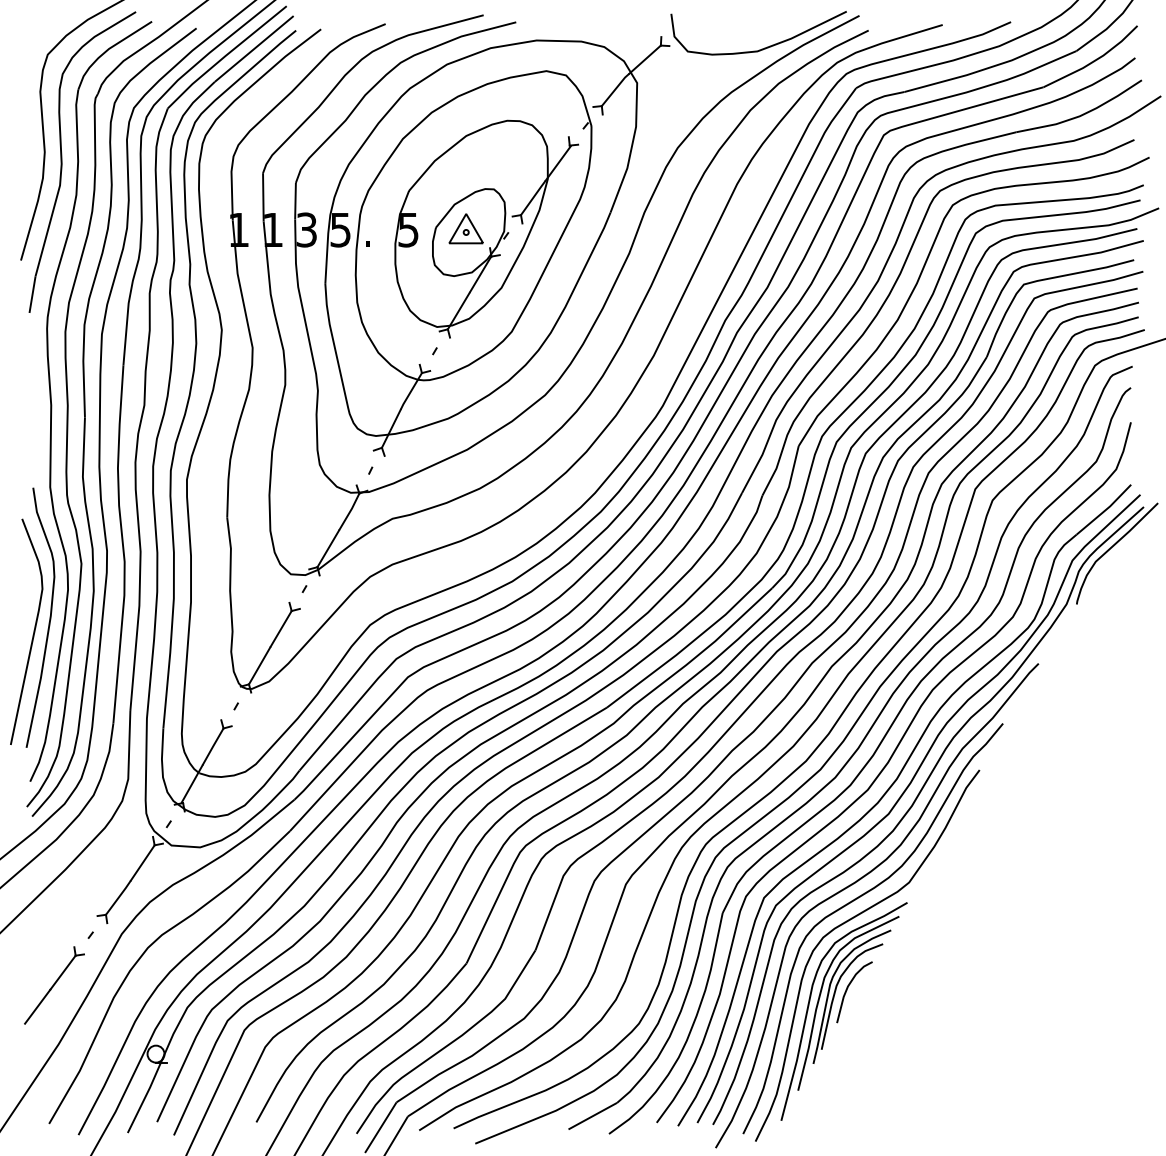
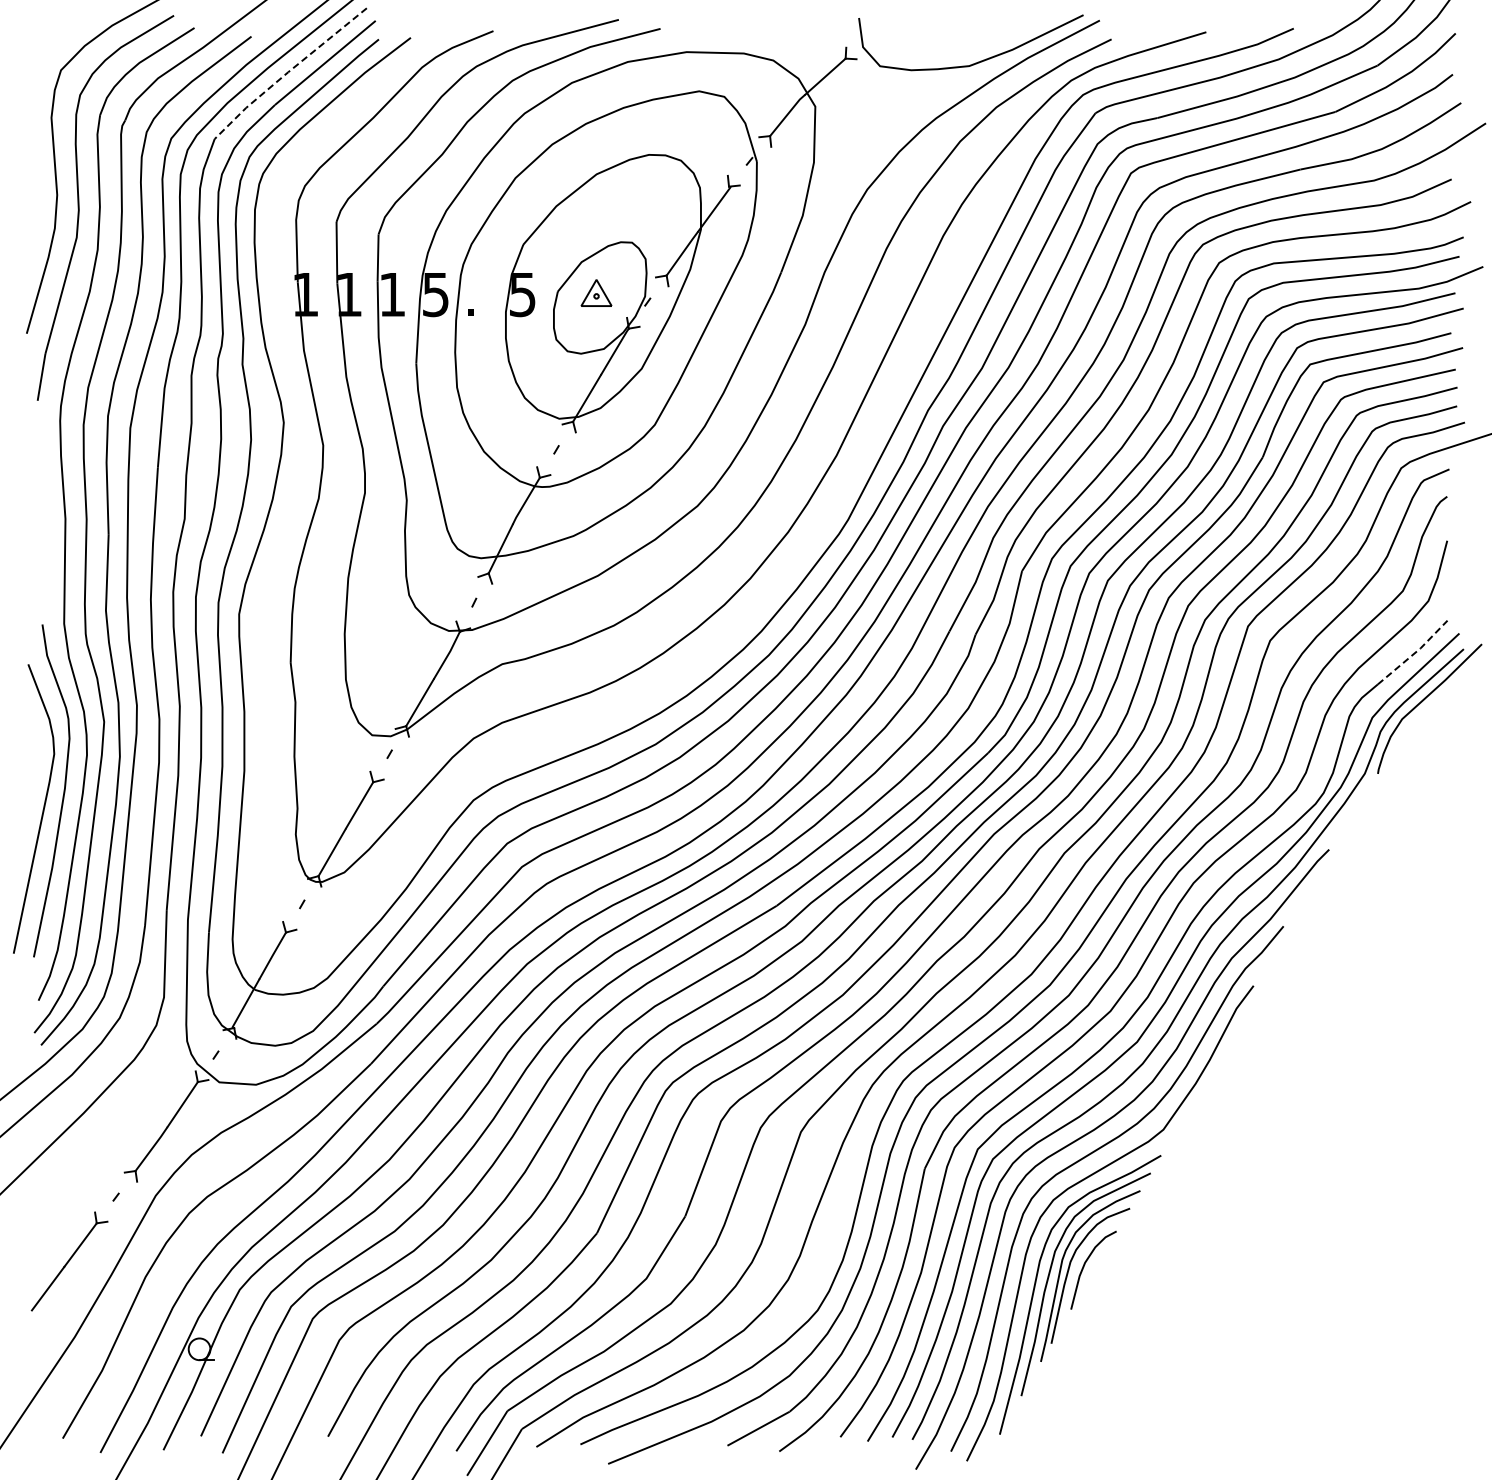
line: (225, 56) -> (288, 72), solid -> dashed
part: (466, 228) -> (596, 292), size x0.7
text: (306, 229) -> (392, 294), 3 -> 1
line: (1105, 510) -> (1414, 653), solid -> dashed

